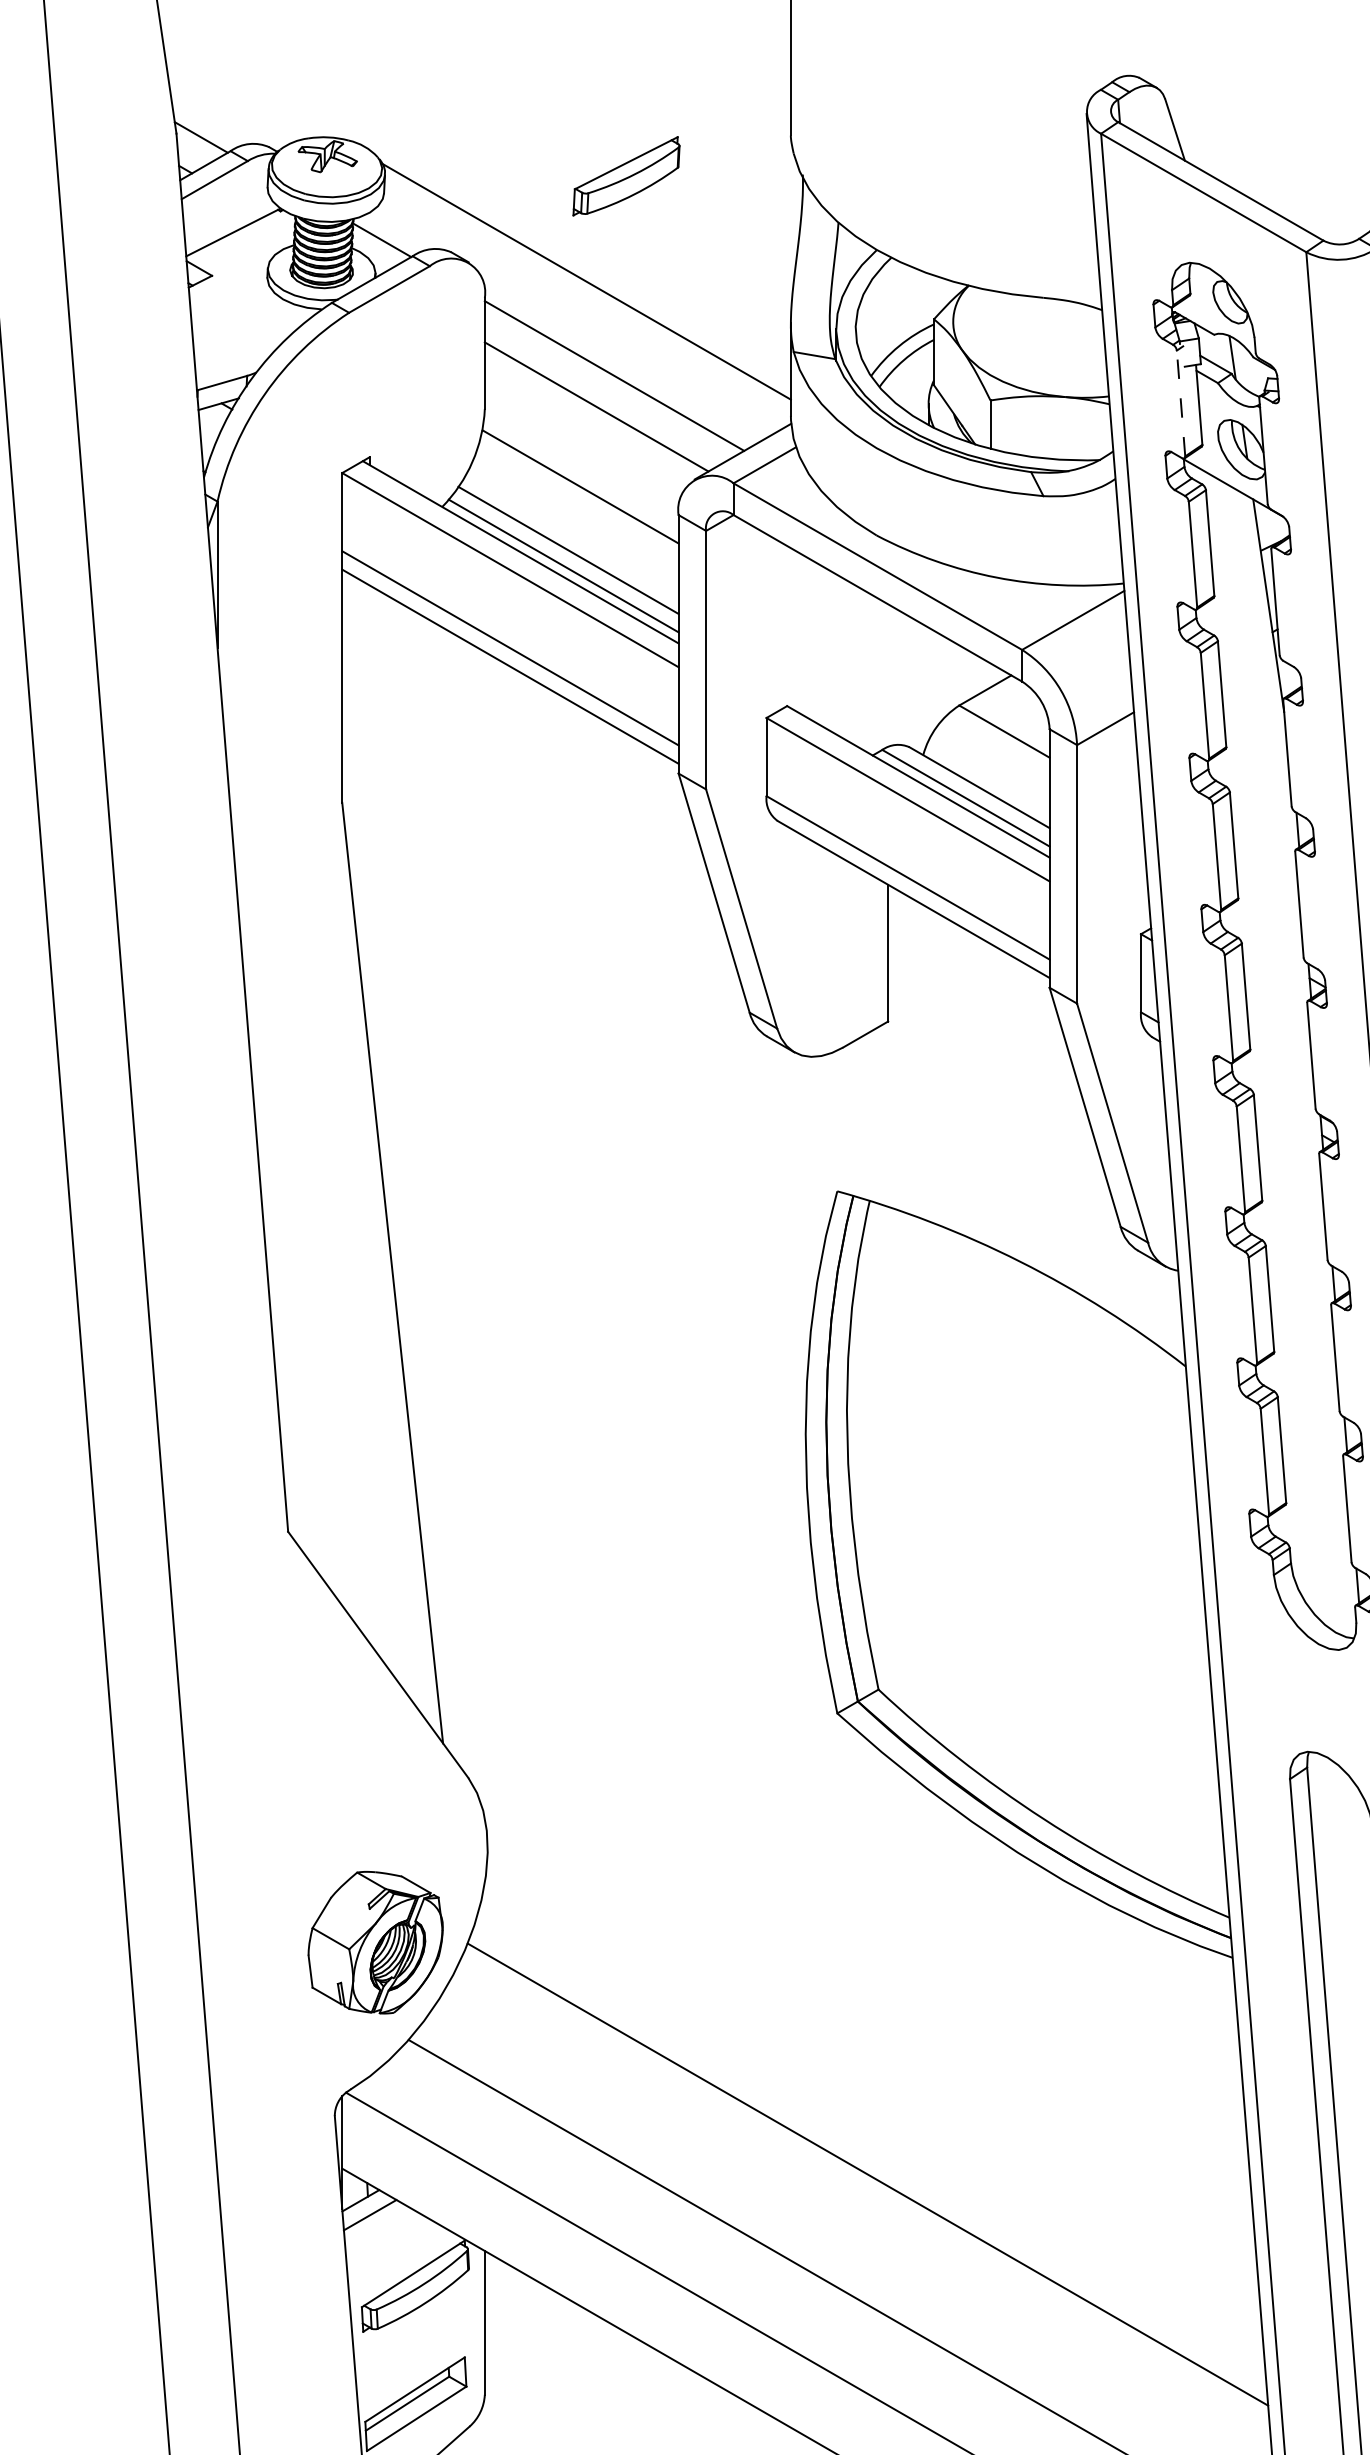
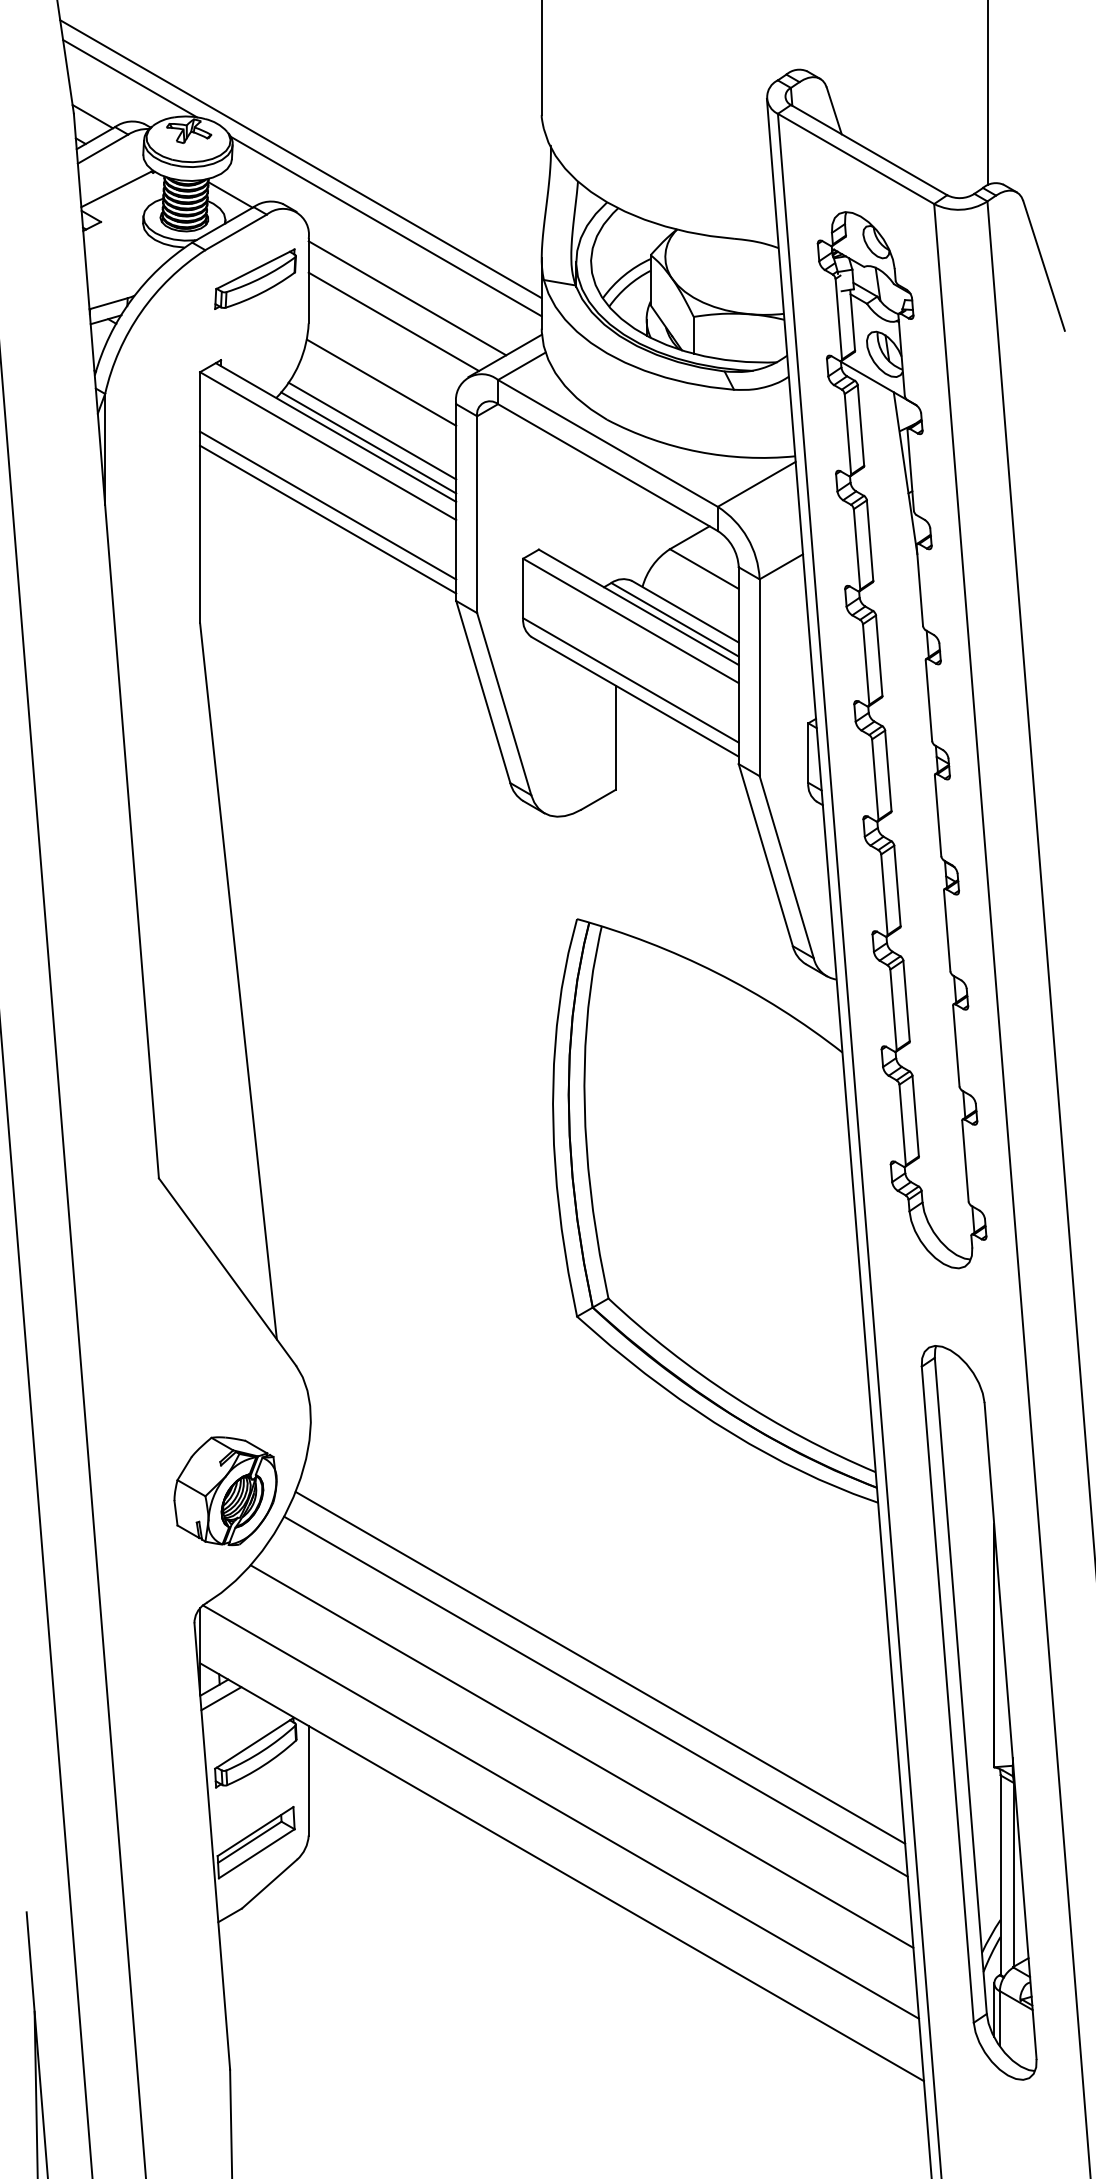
line: (250, 87) -> (130, 78), added
part: (626, 175) -> (255, 278), moved
line: (474, 193) -> (300, 159), added
line: (1180, 402) -> (838, 318), dashed -> solid
line: (861, 2212) -> (595, 1696), added

